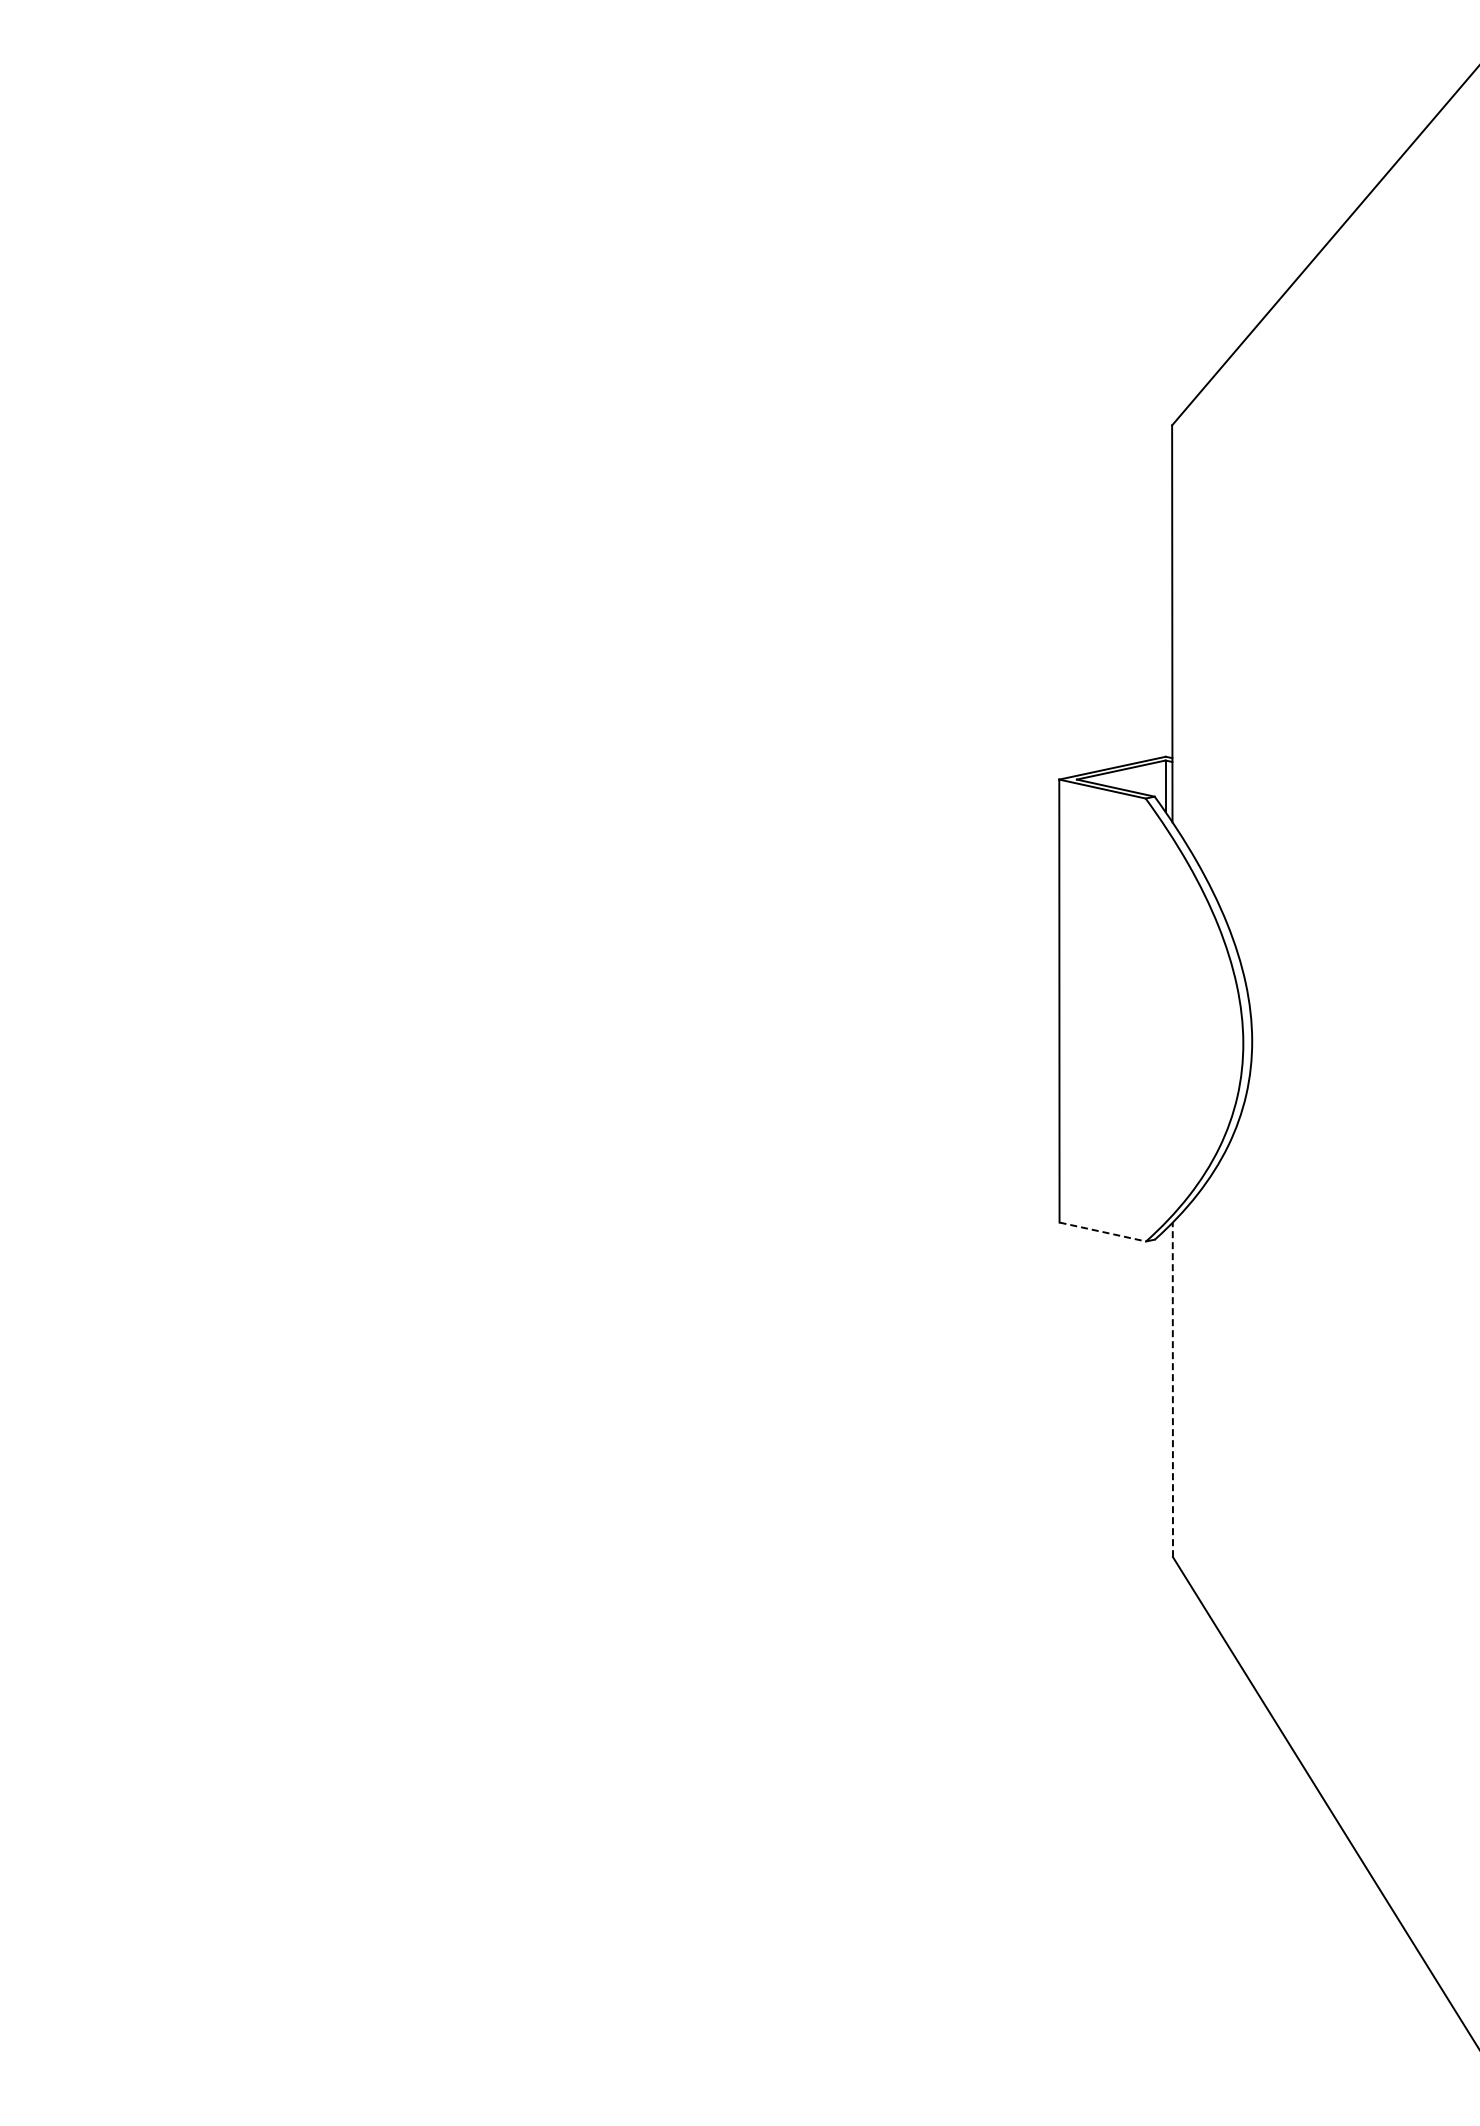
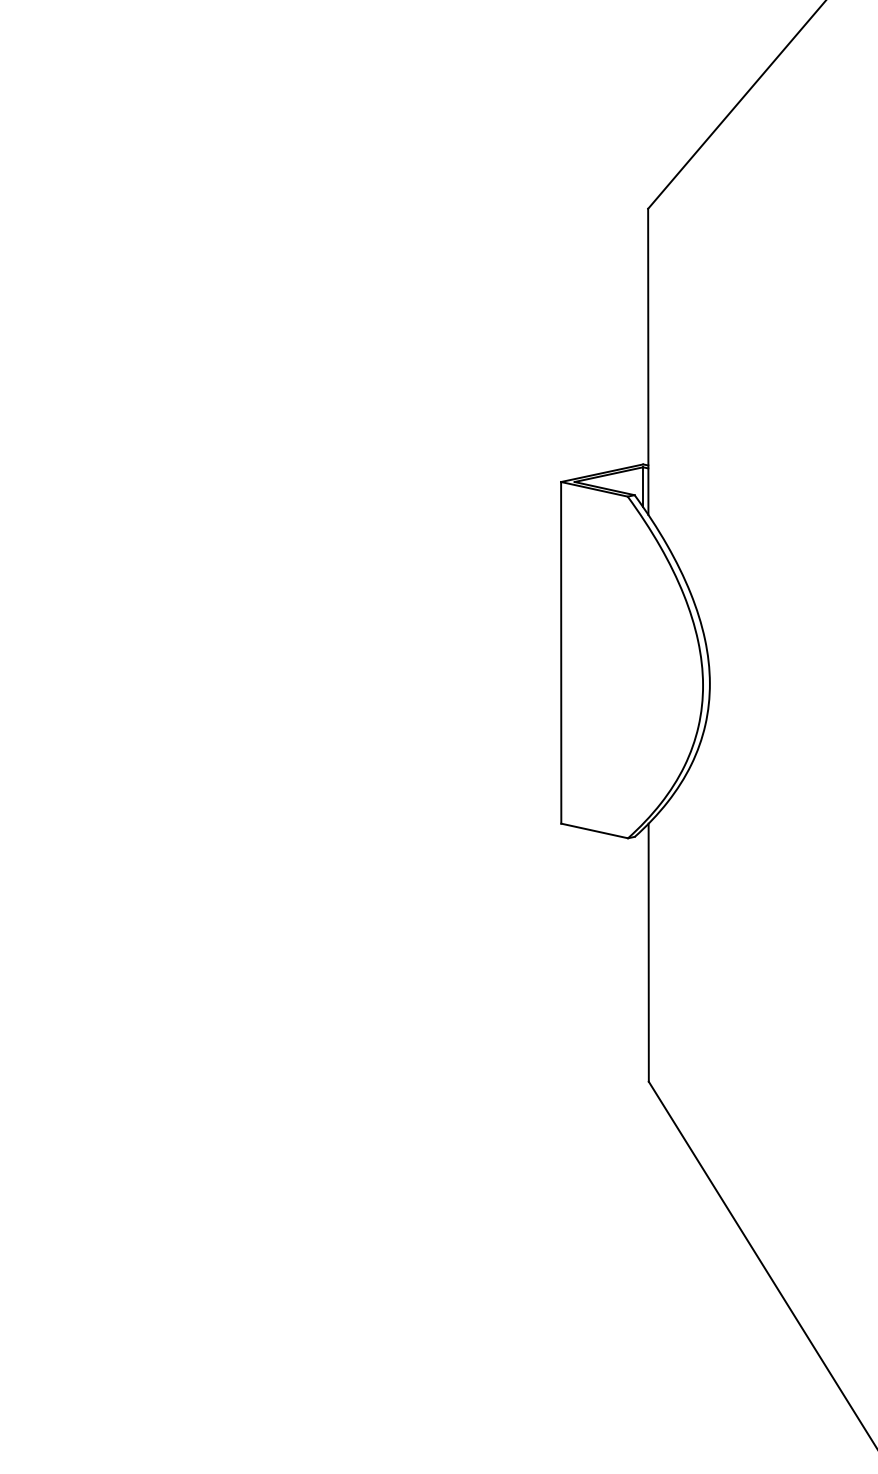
line: (1103, 1232) -> (595, 831), dashed -> solid
line: (1172, 1389) -> (648, 952), dashed -> solid

